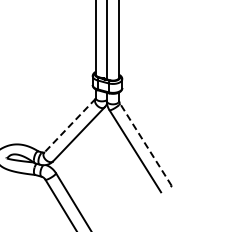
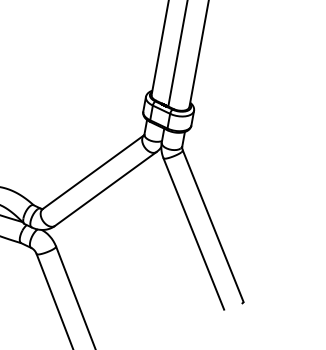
line: (69, 126) -> (92, 173), dashed -> solid
line: (145, 144) -> (212, 225), dashed -> solid

